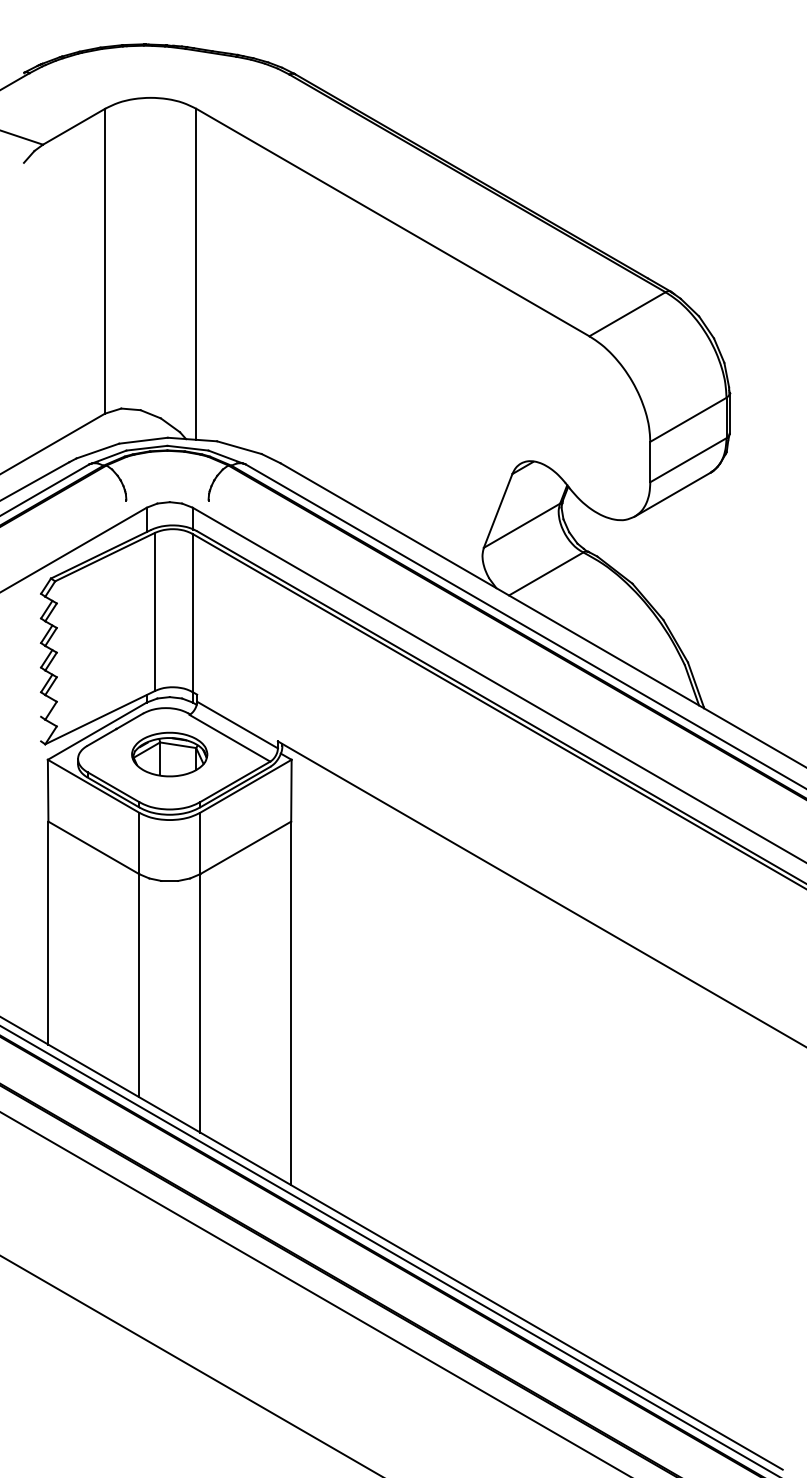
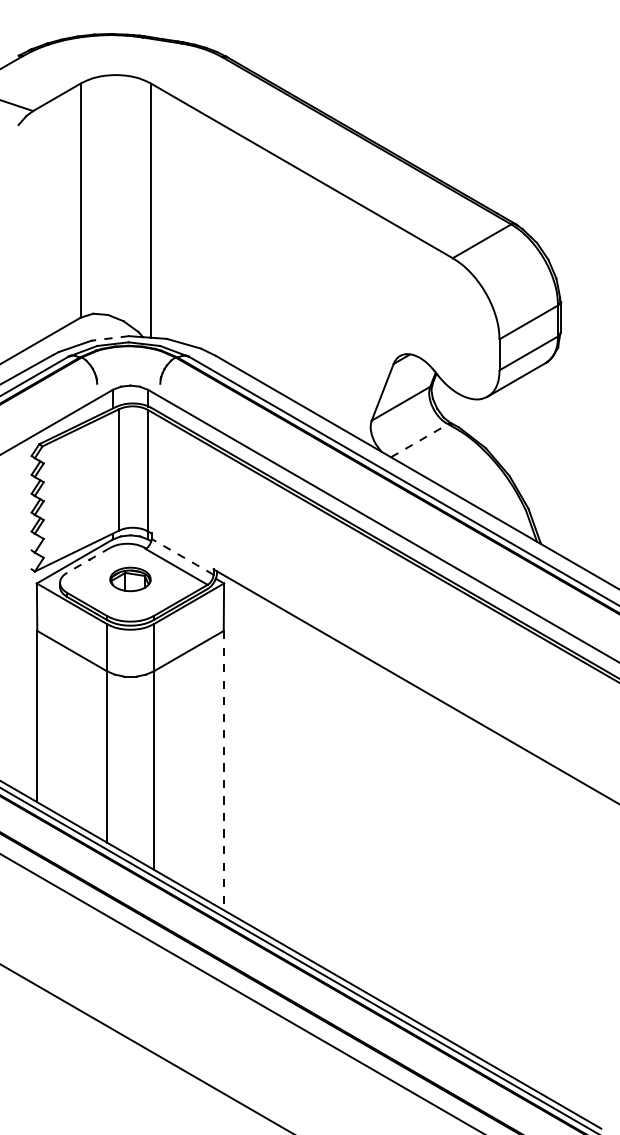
line: (142, 440) -> (109, 338), solid -> dashed
line: (546, 573) -> (419, 440), solid -> dashed
line: (237, 725) -> (182, 557), solid -> dashed
line: (114, 729) -> (88, 560), solid -> dashed
part: (169, 754) -> (130, 579), size x0.7
line: (291, 1003) -> (223, 770), solid -> dashed

